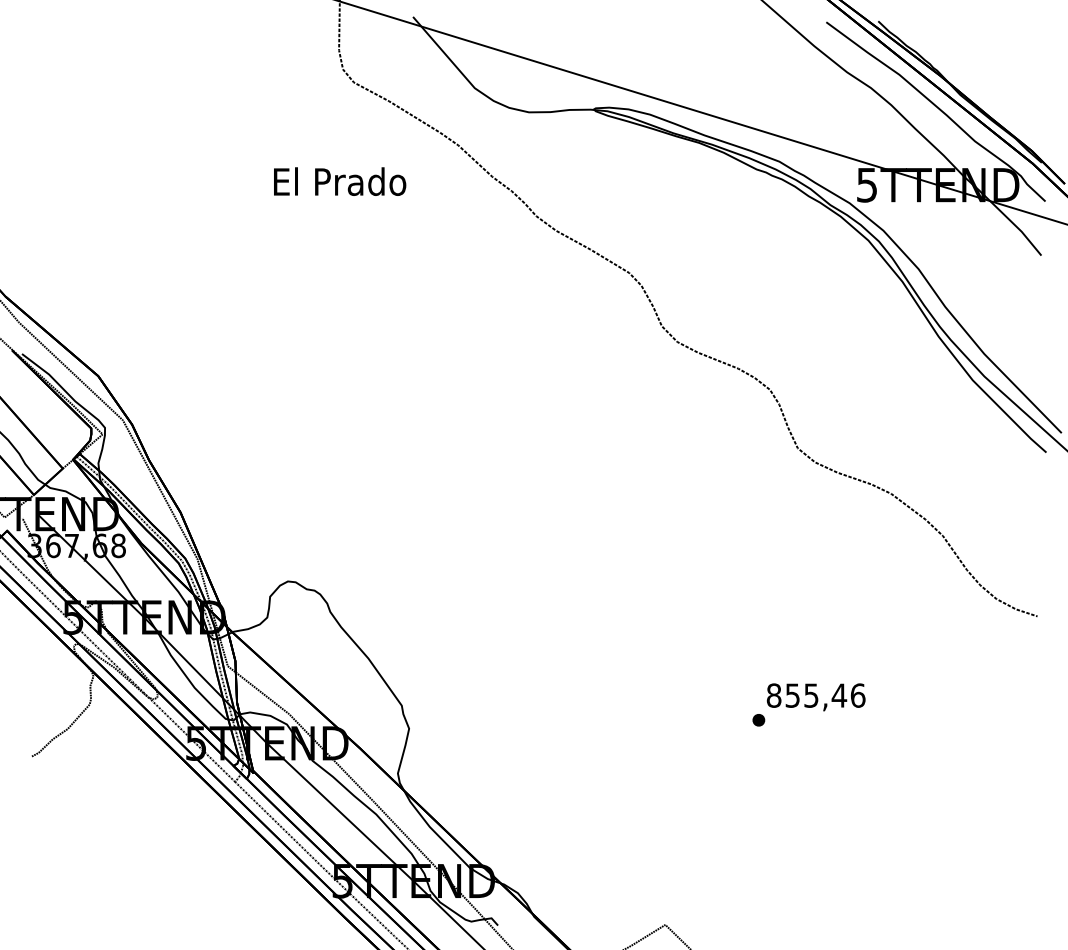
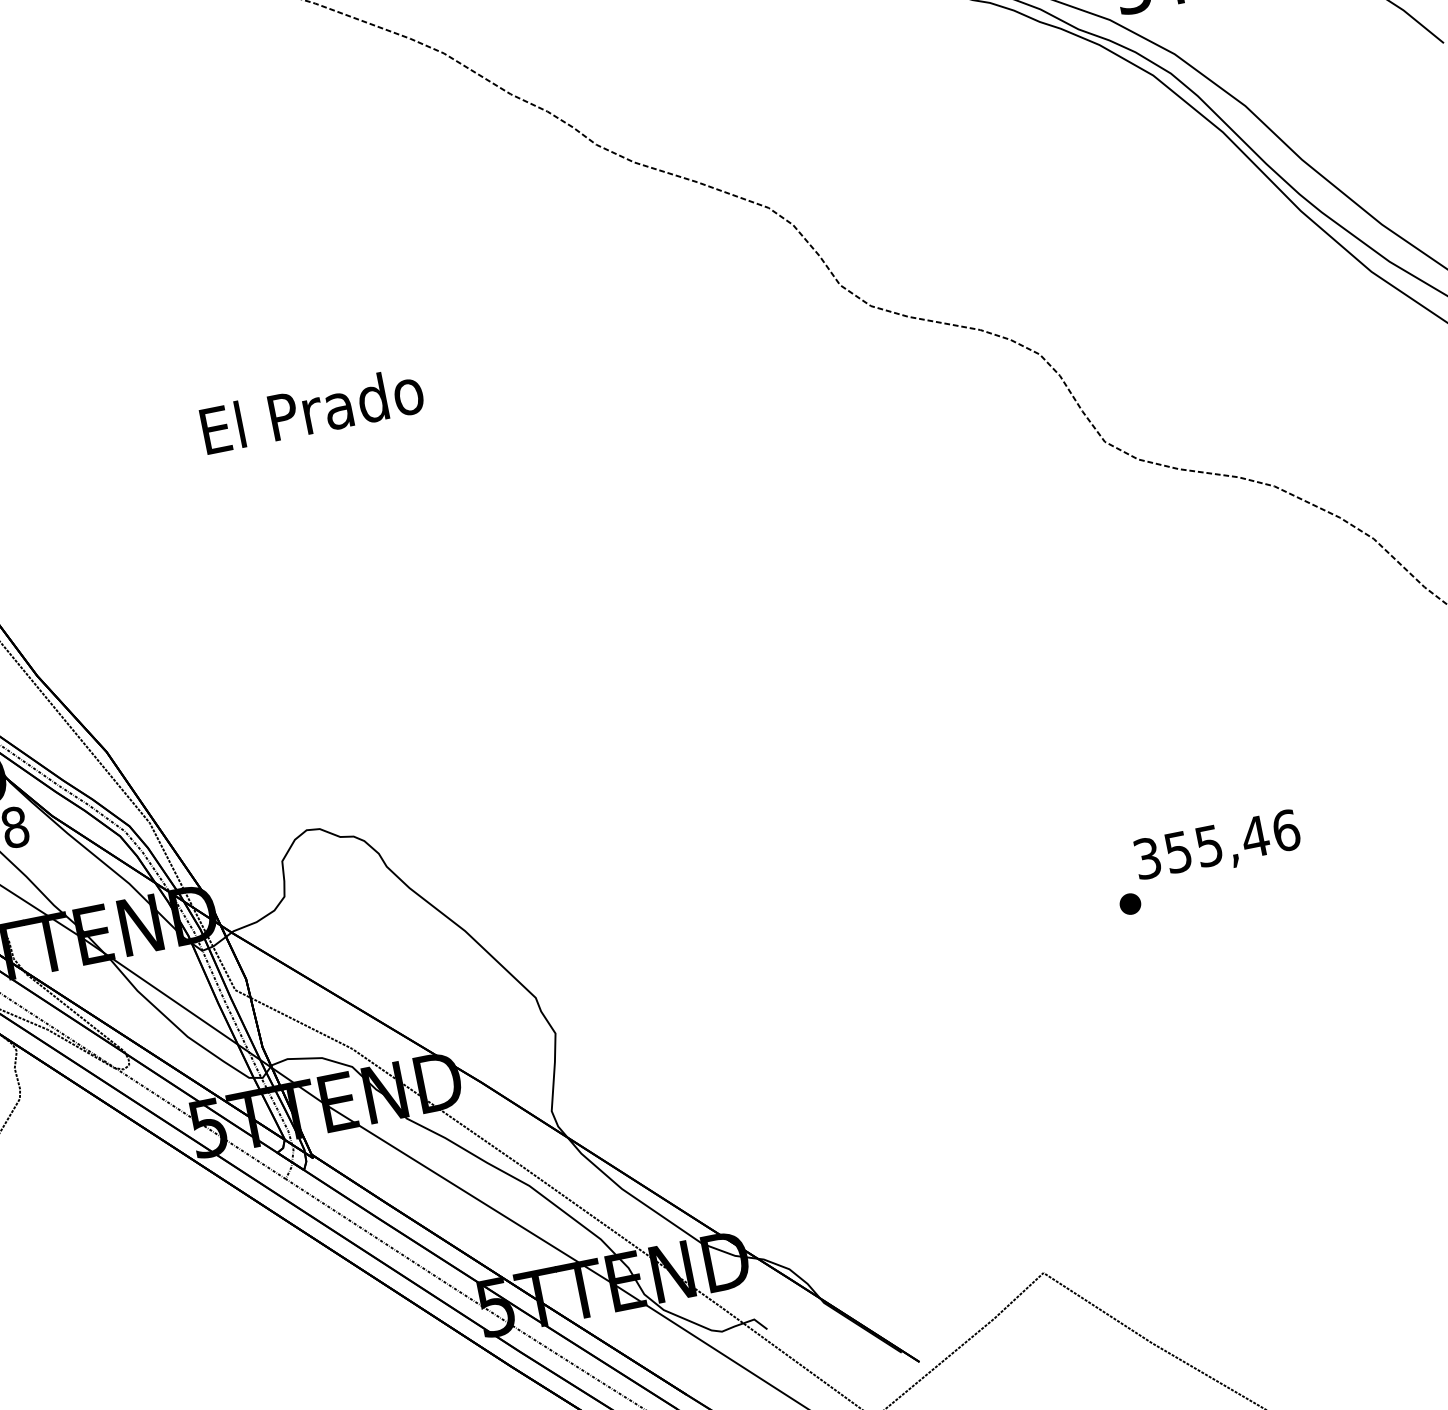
text: (340, 181) -> (312, 409), moved
text: (773, 695) -> (1146, 858), 855,46 -> 355,46

